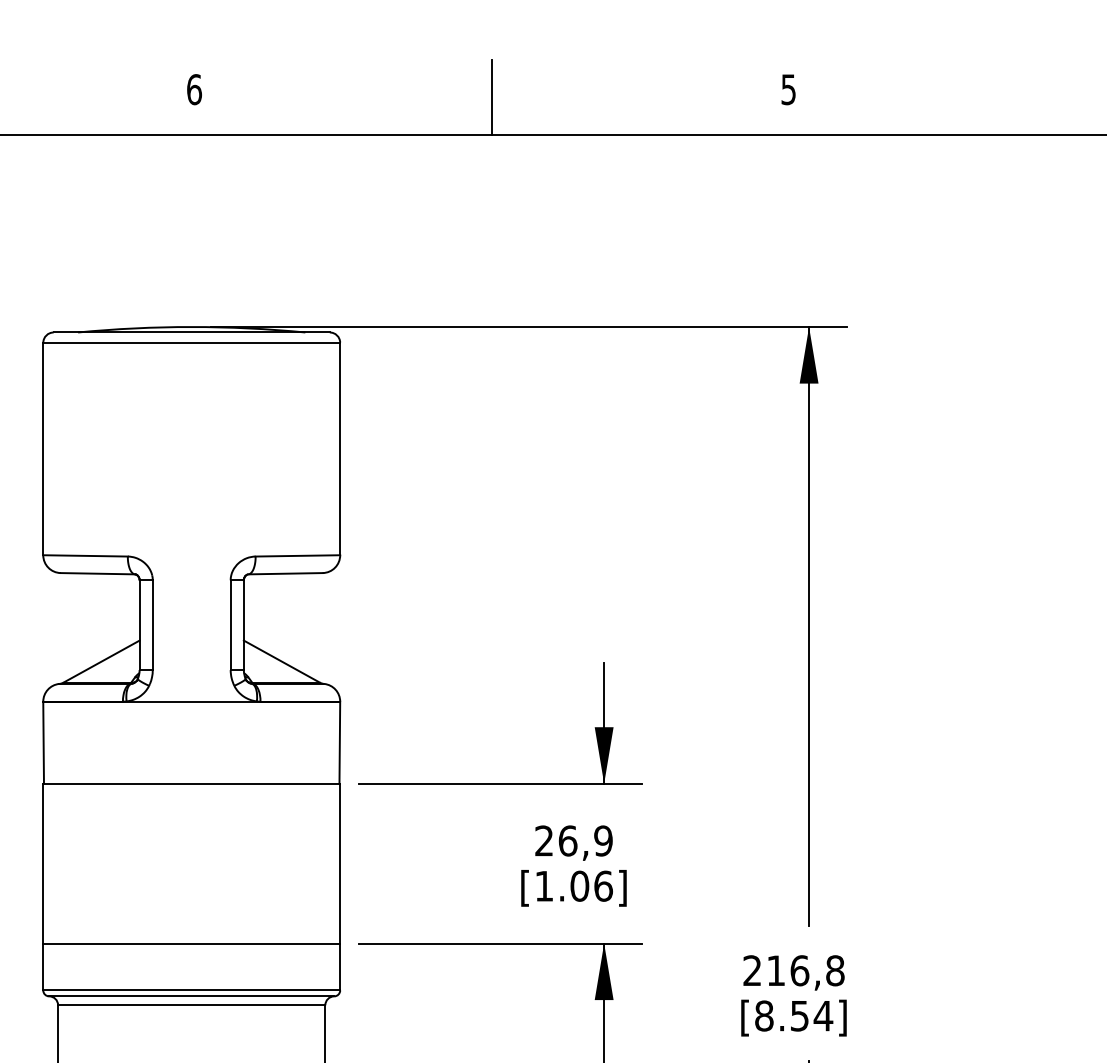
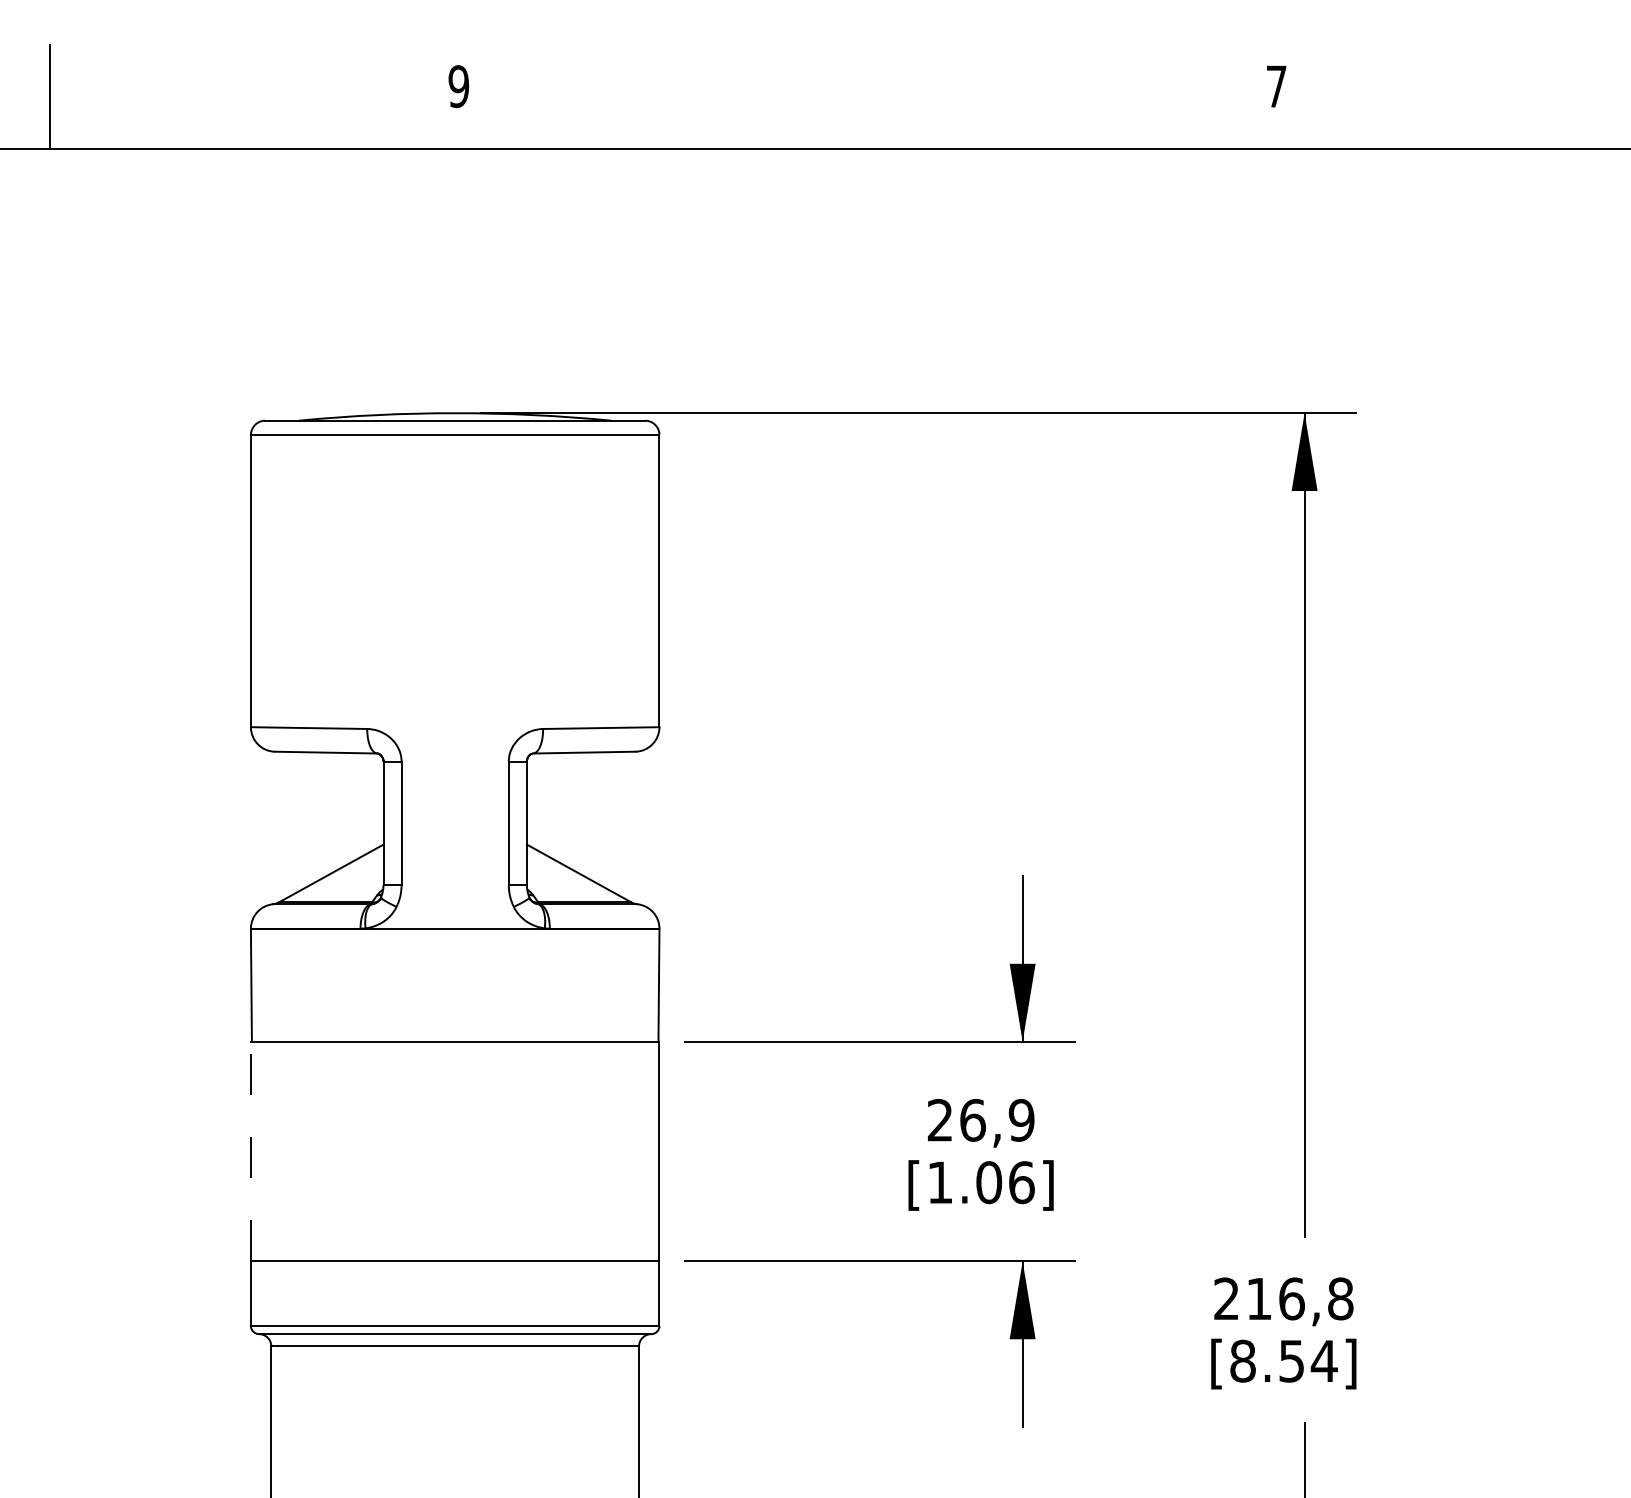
text: (194, 89) -> (458, 86), 6 -> 9
text: (788, 89) -> (1276, 86), 5 -> 7
line: (491, 96) -> (867, 96), removed
line: (42, 863) -> (250, 1151), solid -> dashed

